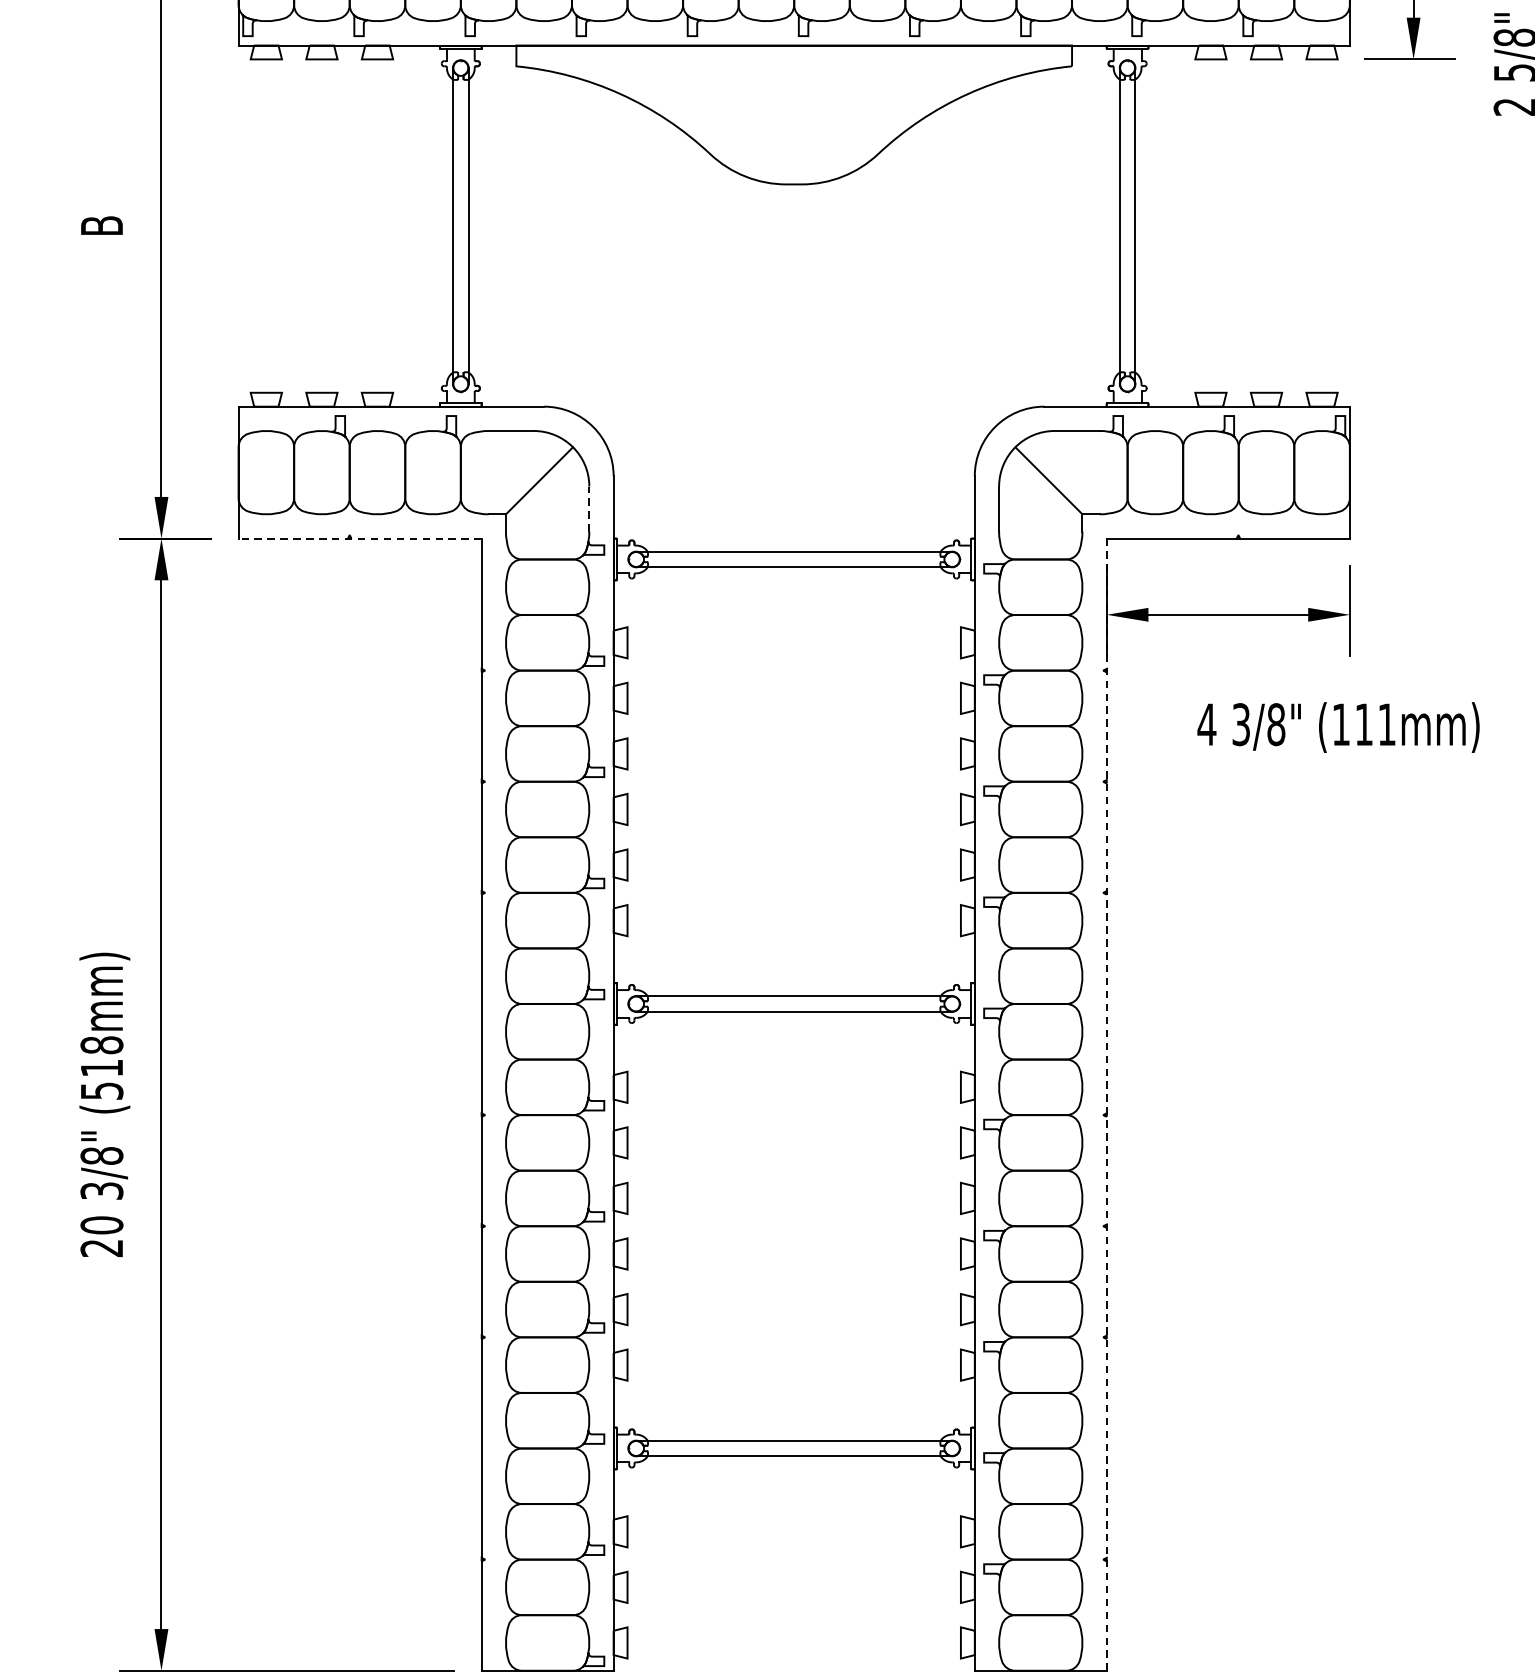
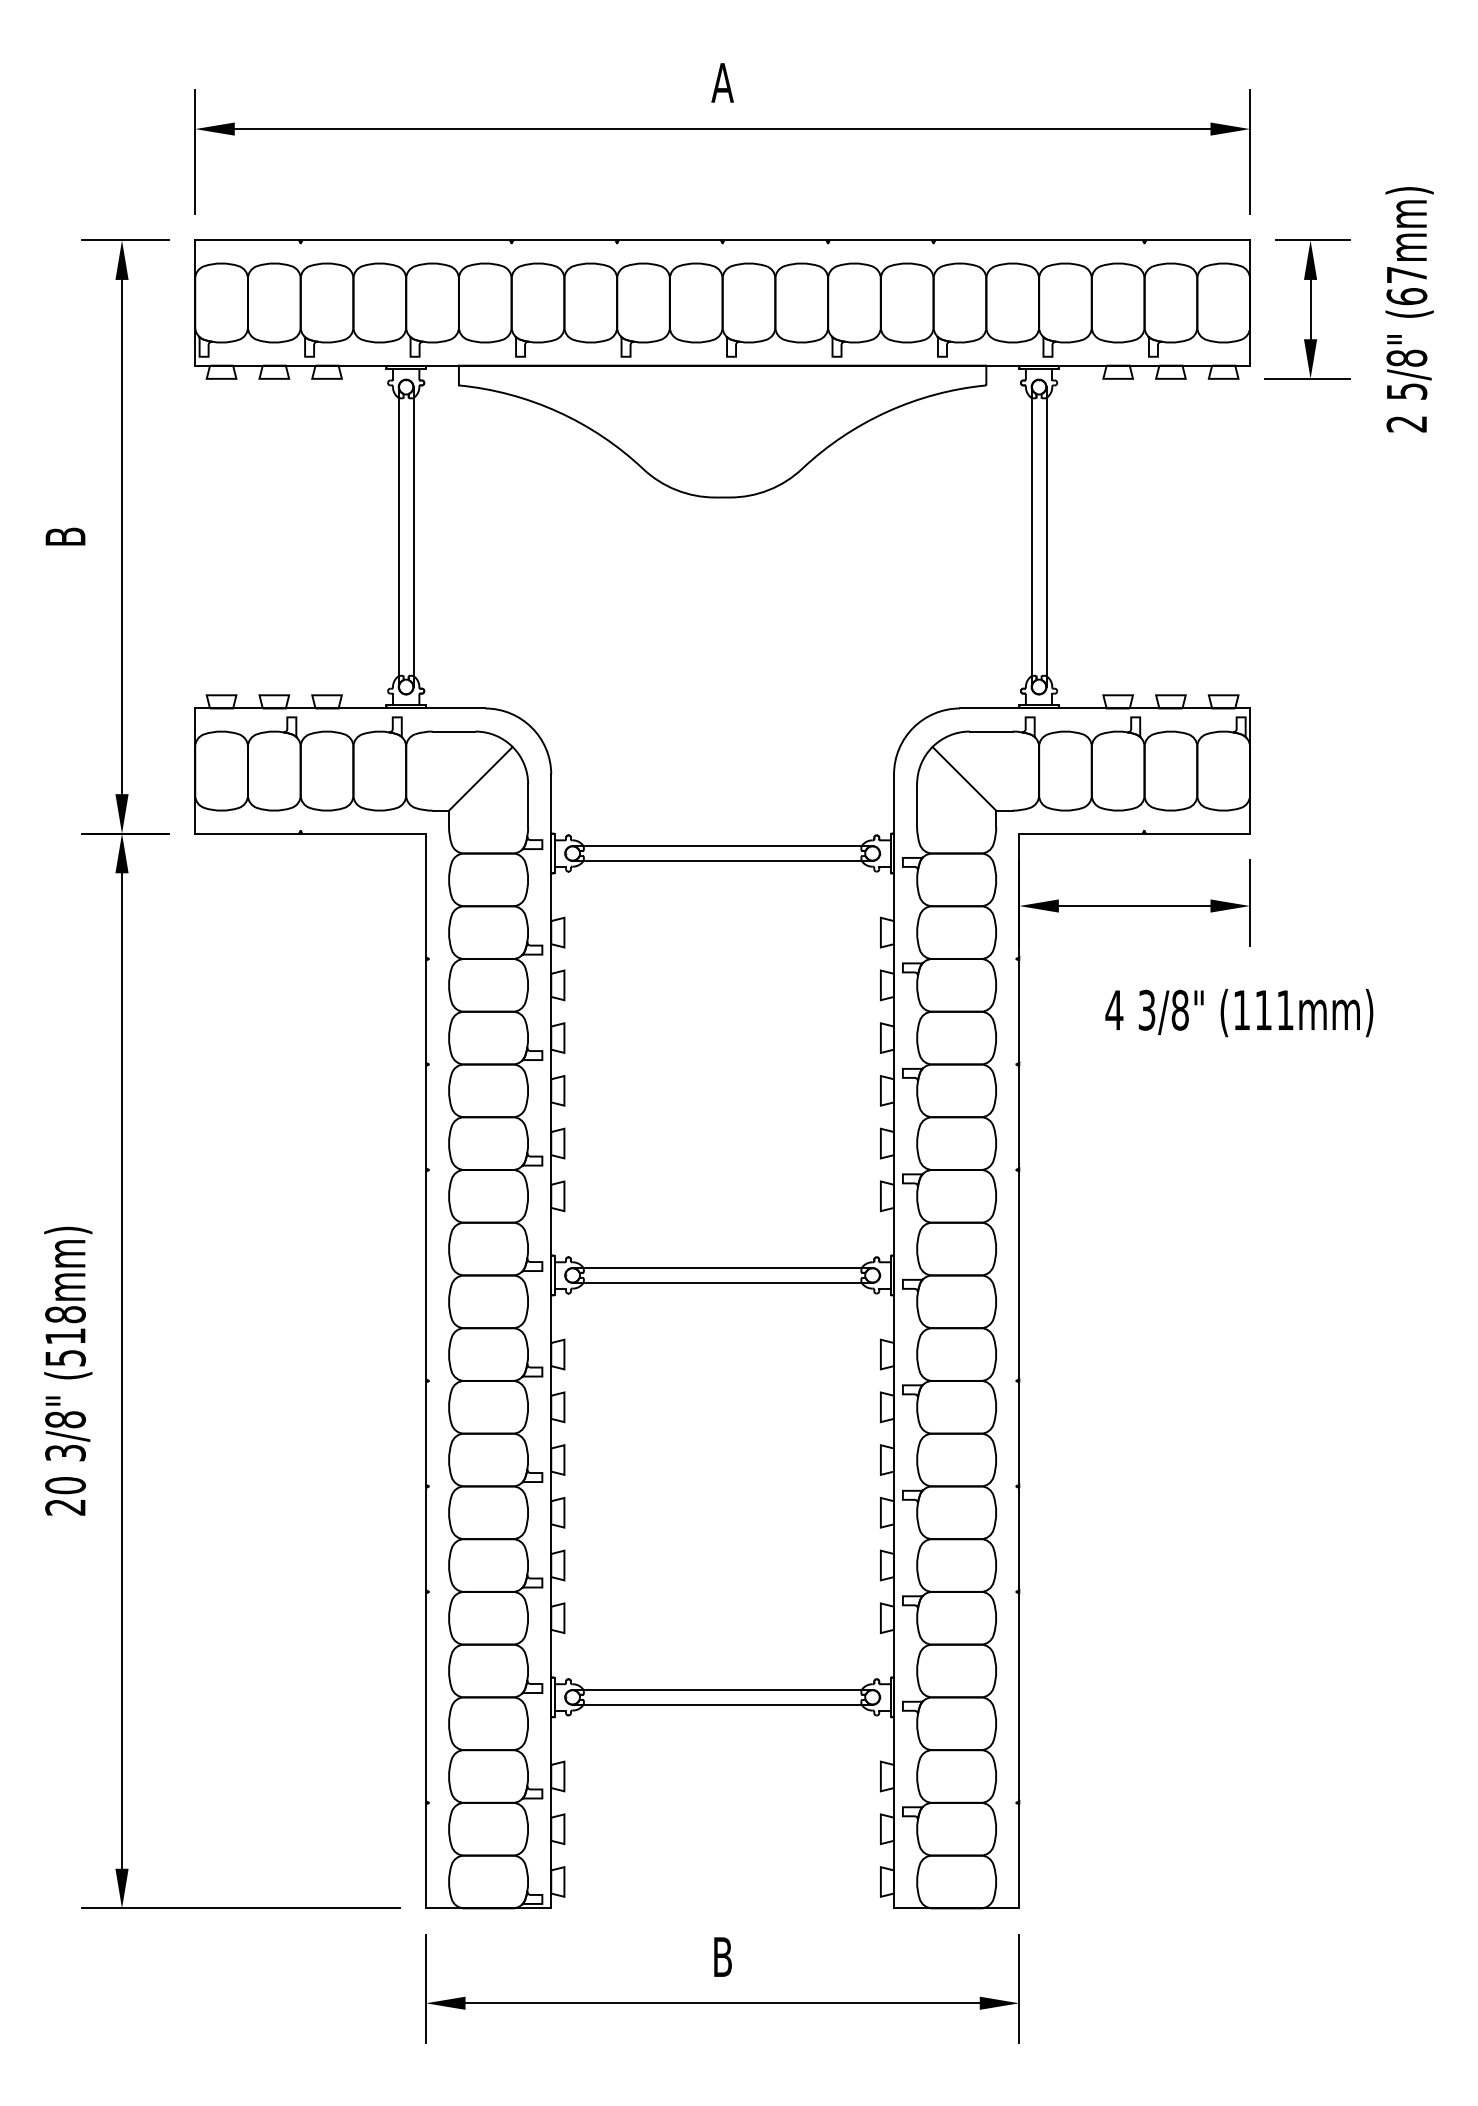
line: (589, 508) -> (528, 805), dashed -> solid
line: (360, 538) -> (310, 833), dashed -> solid
line: (1106, 1104) -> (1019, 1370), dashed -> solid

